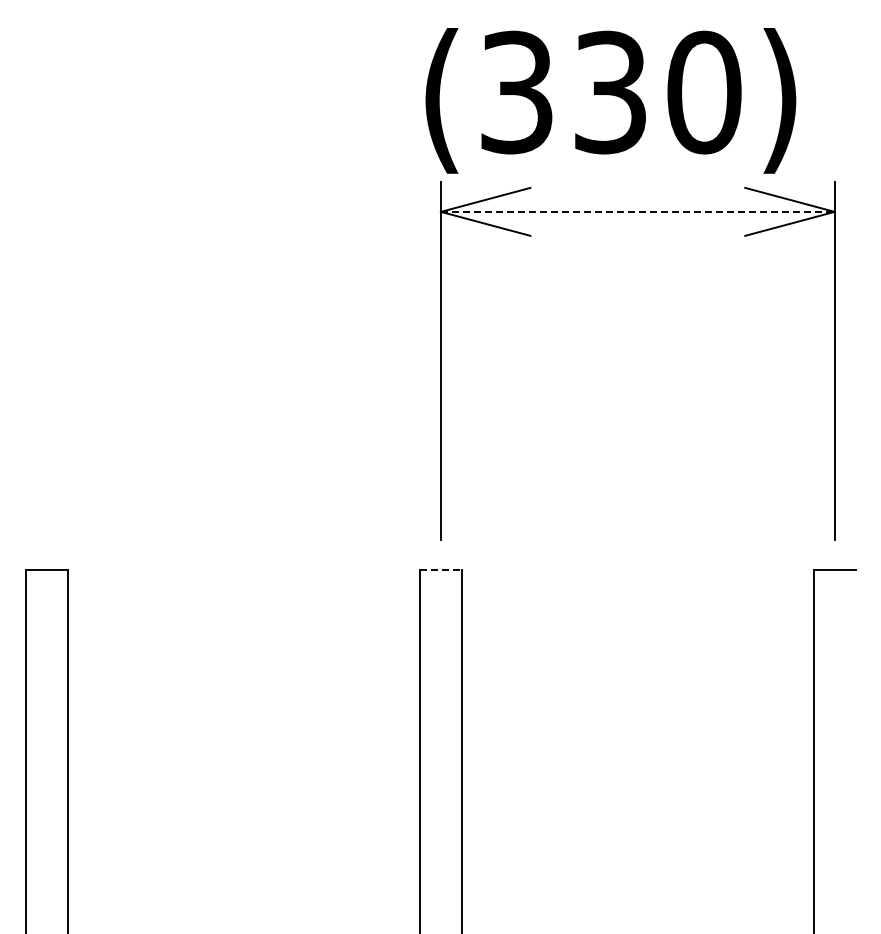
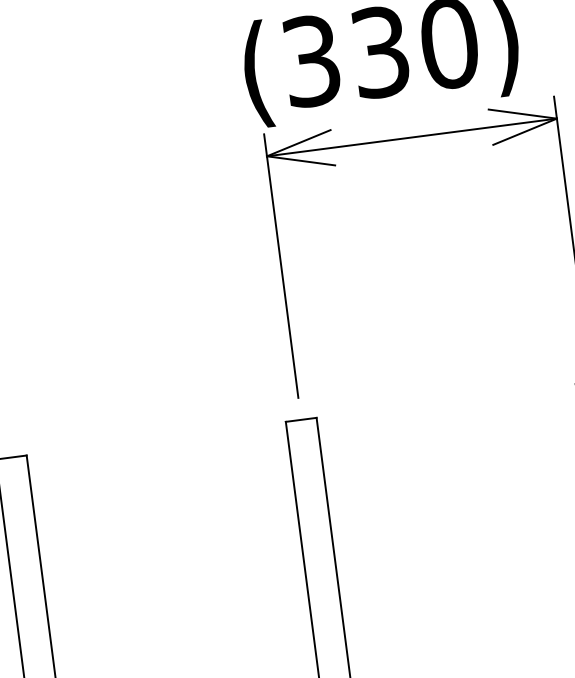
line: (637, 211) -> (411, 137), dashed -> solid
line: (440, 569) -> (300, 419), dashed -> solid

